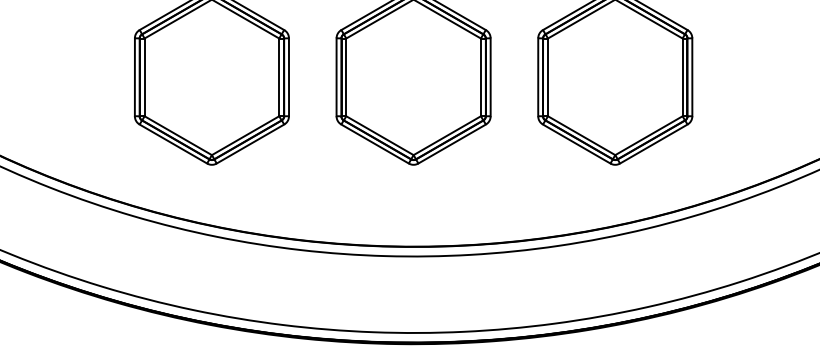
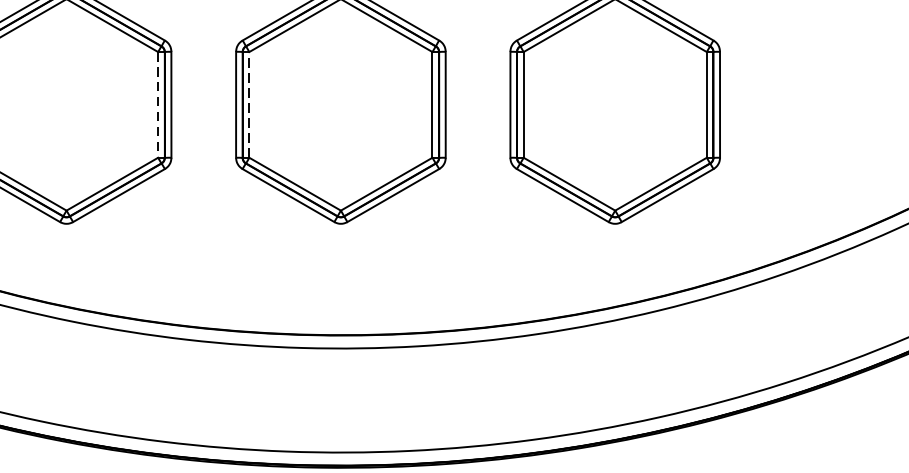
line: (279, 77) -> (158, 105), solid -> dashed
line: (346, 77) -> (249, 105), solid -> dashed

